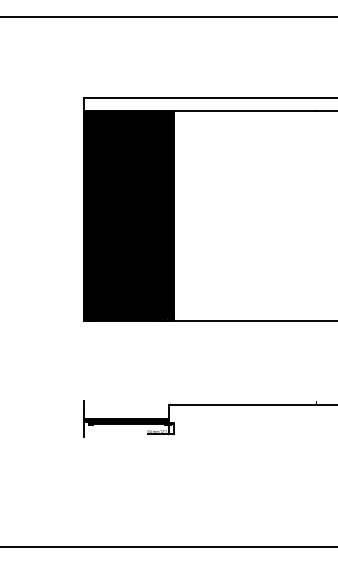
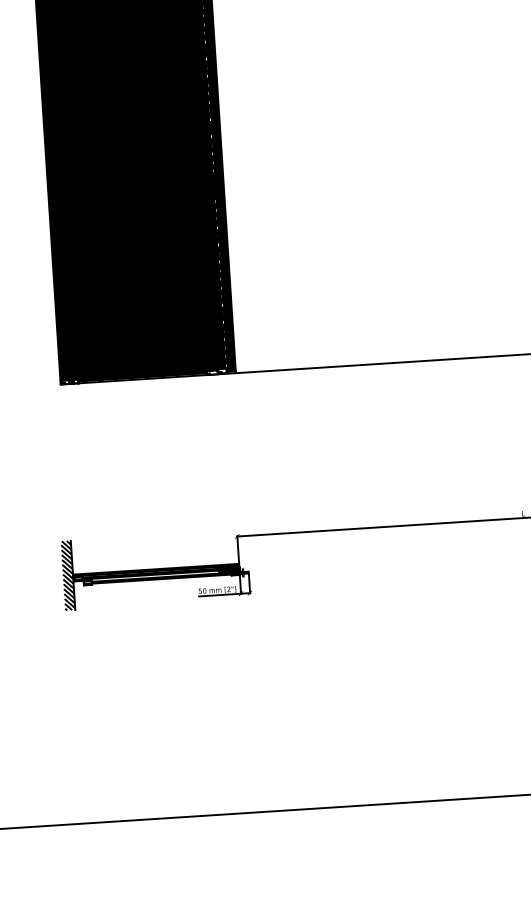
hatch: (80, 419) -> (67, 576), added

